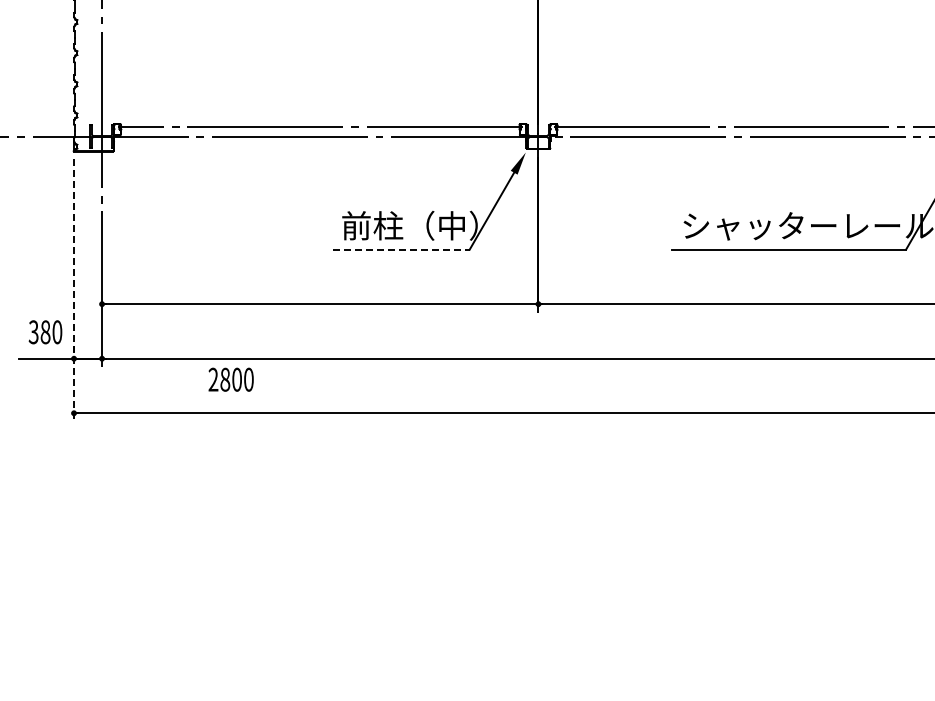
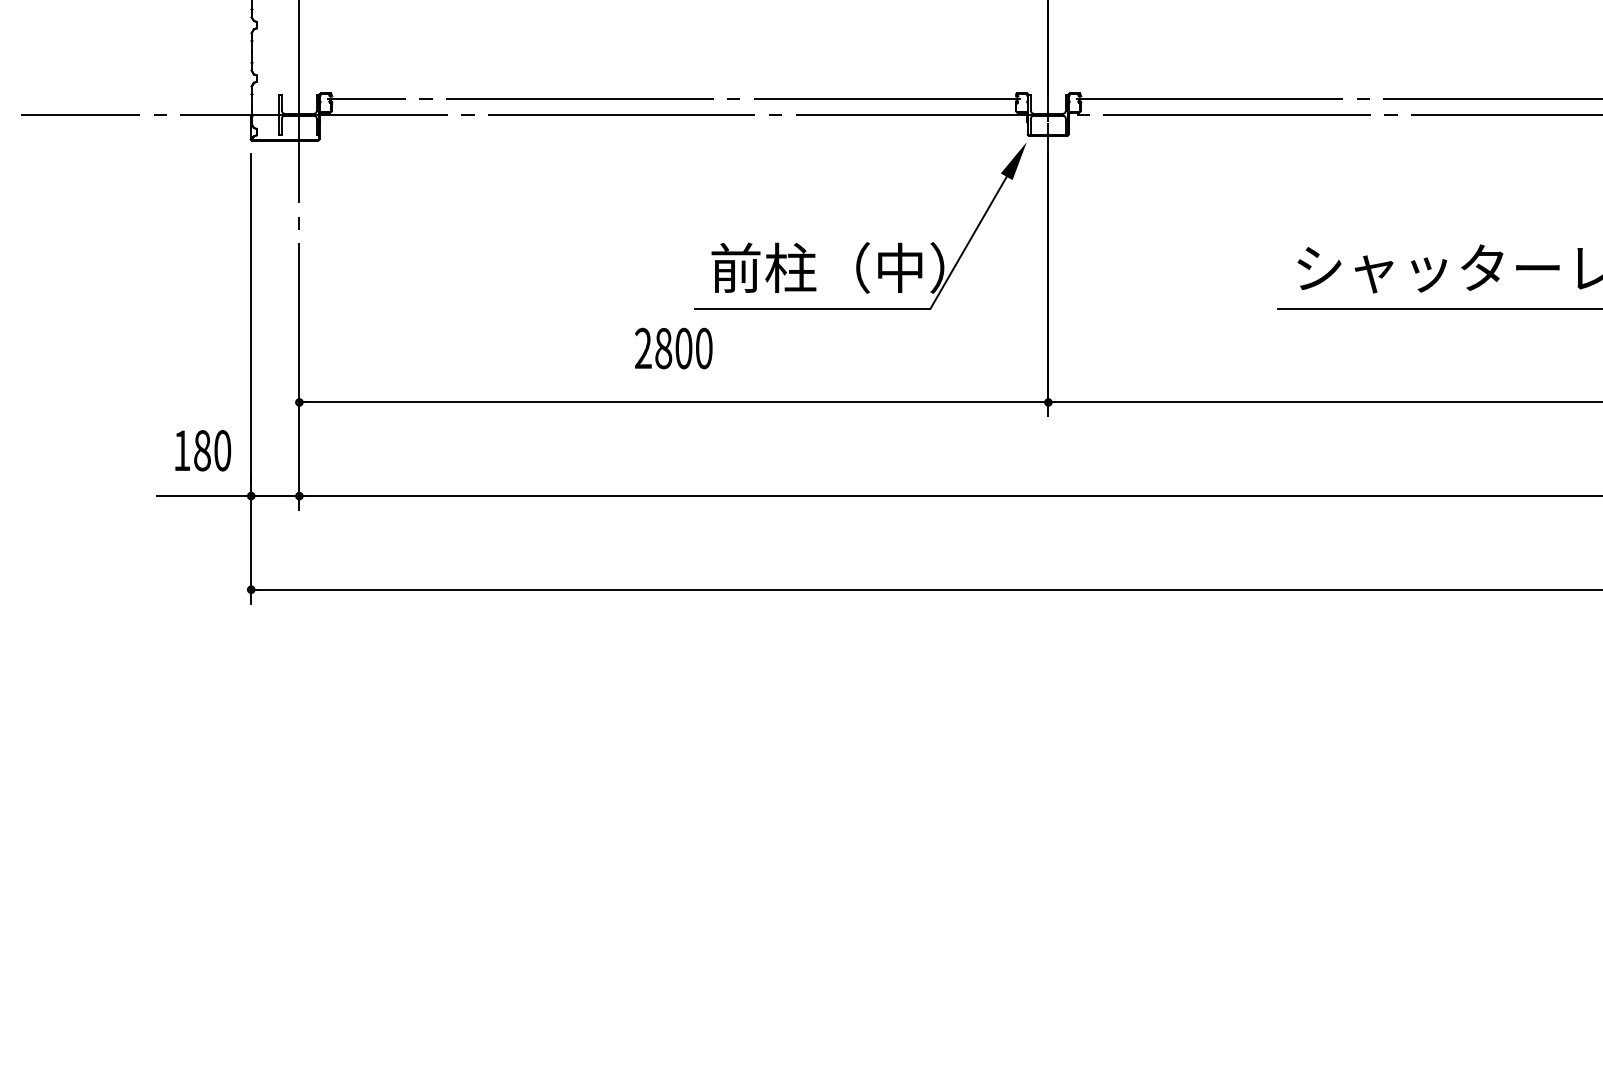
line: (401, 249) -> (813, 308), dashed -> solid
line: (74, 291) -> (252, 380), dashed -> solid
text: (33, 332) -> (181, 451), 380 -> 180
text: (230, 379) -> (672, 348), moved

